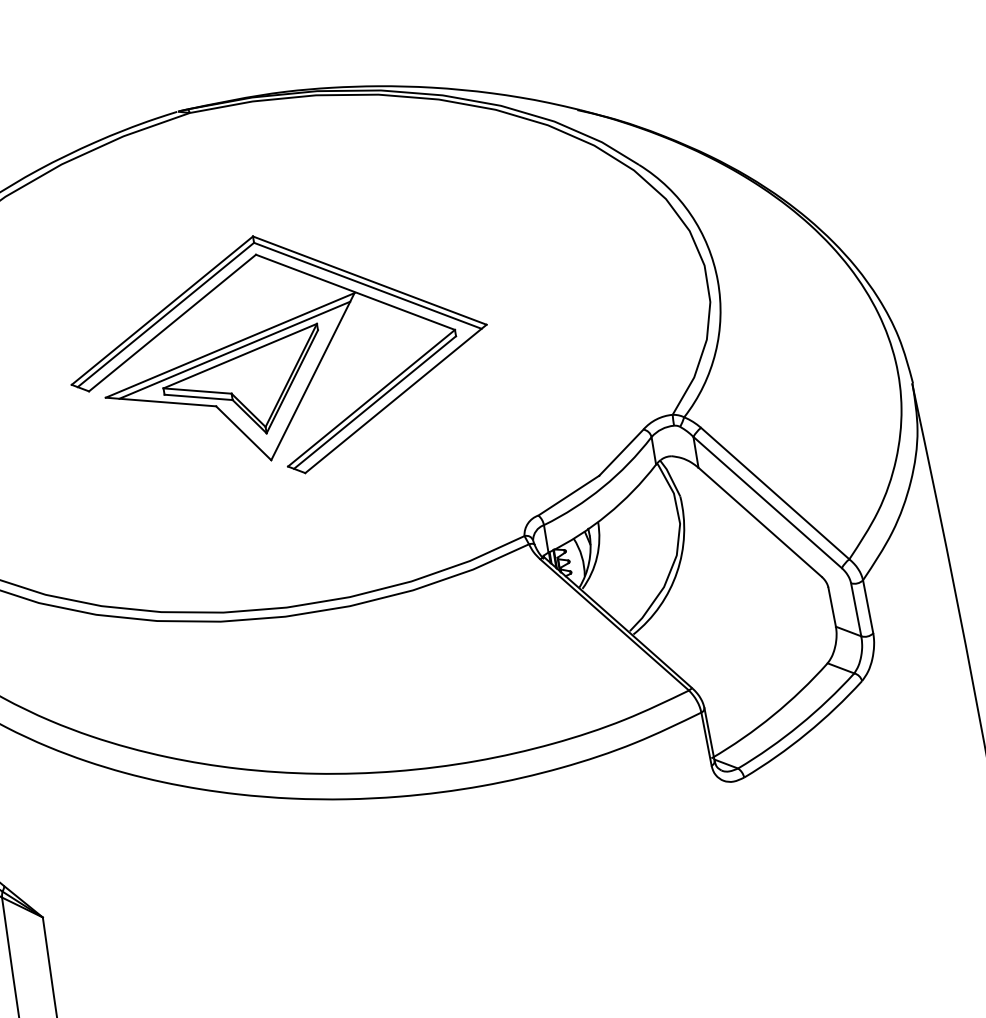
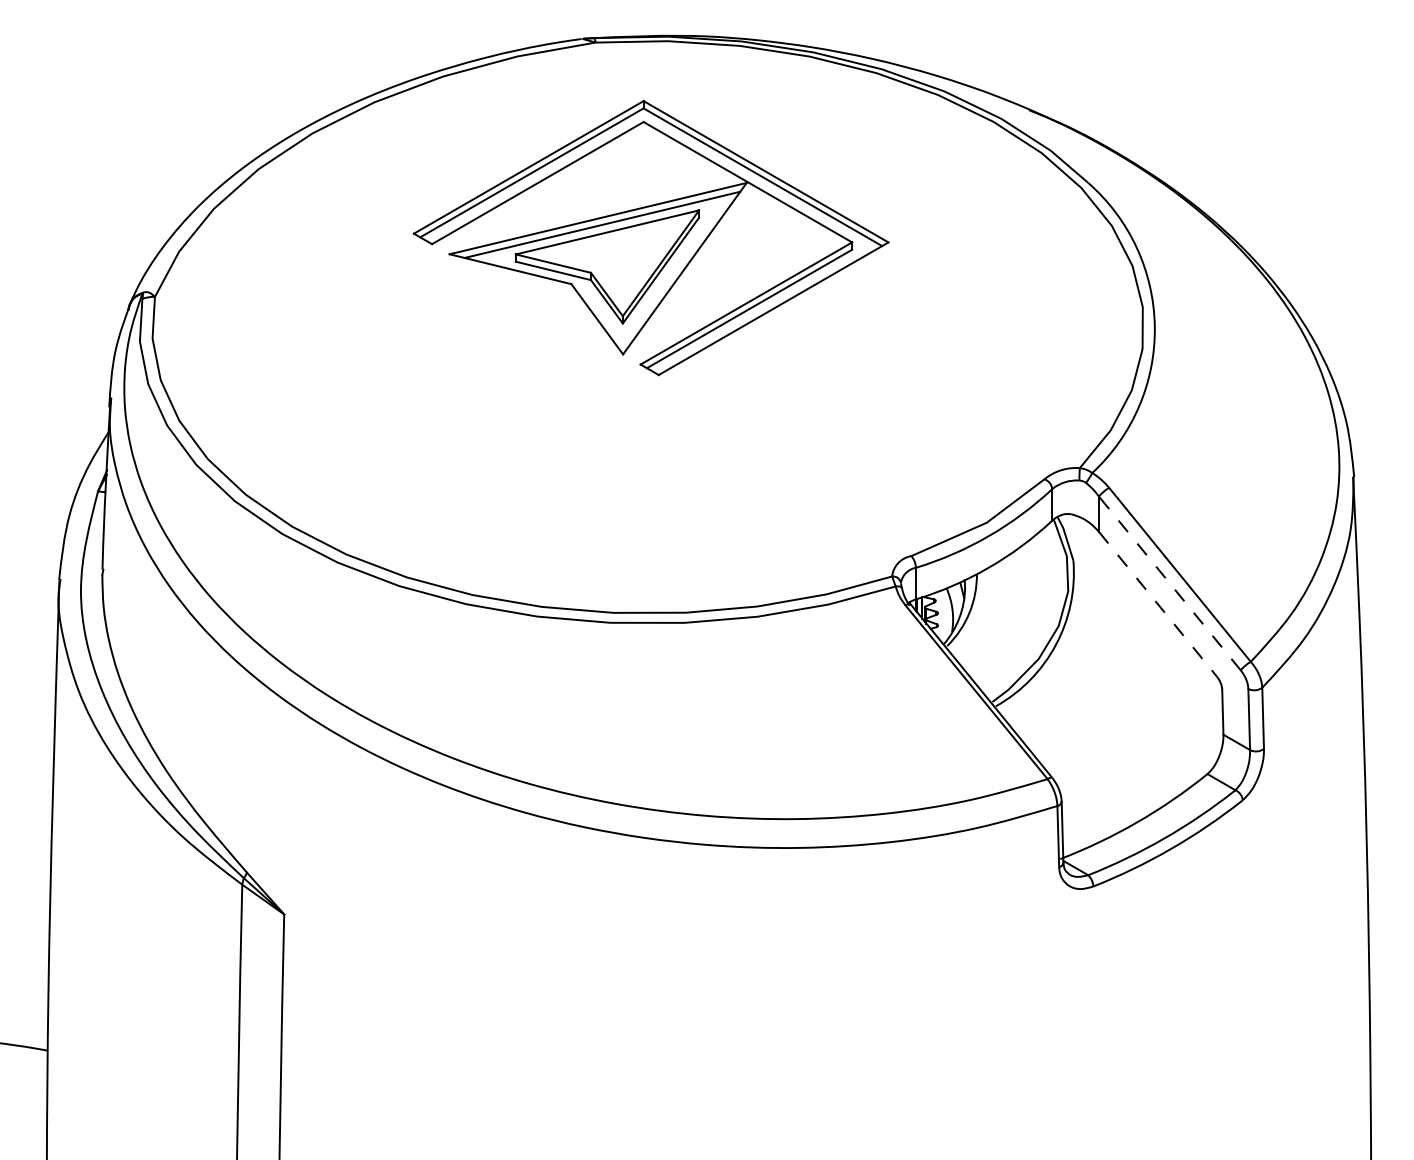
part: (278, 355) -> (650, 238), moved
line: (767, 502) -> (1169, 583), solid -> dashed
line: (760, 522) -> (1158, 604), solid -> dashed

